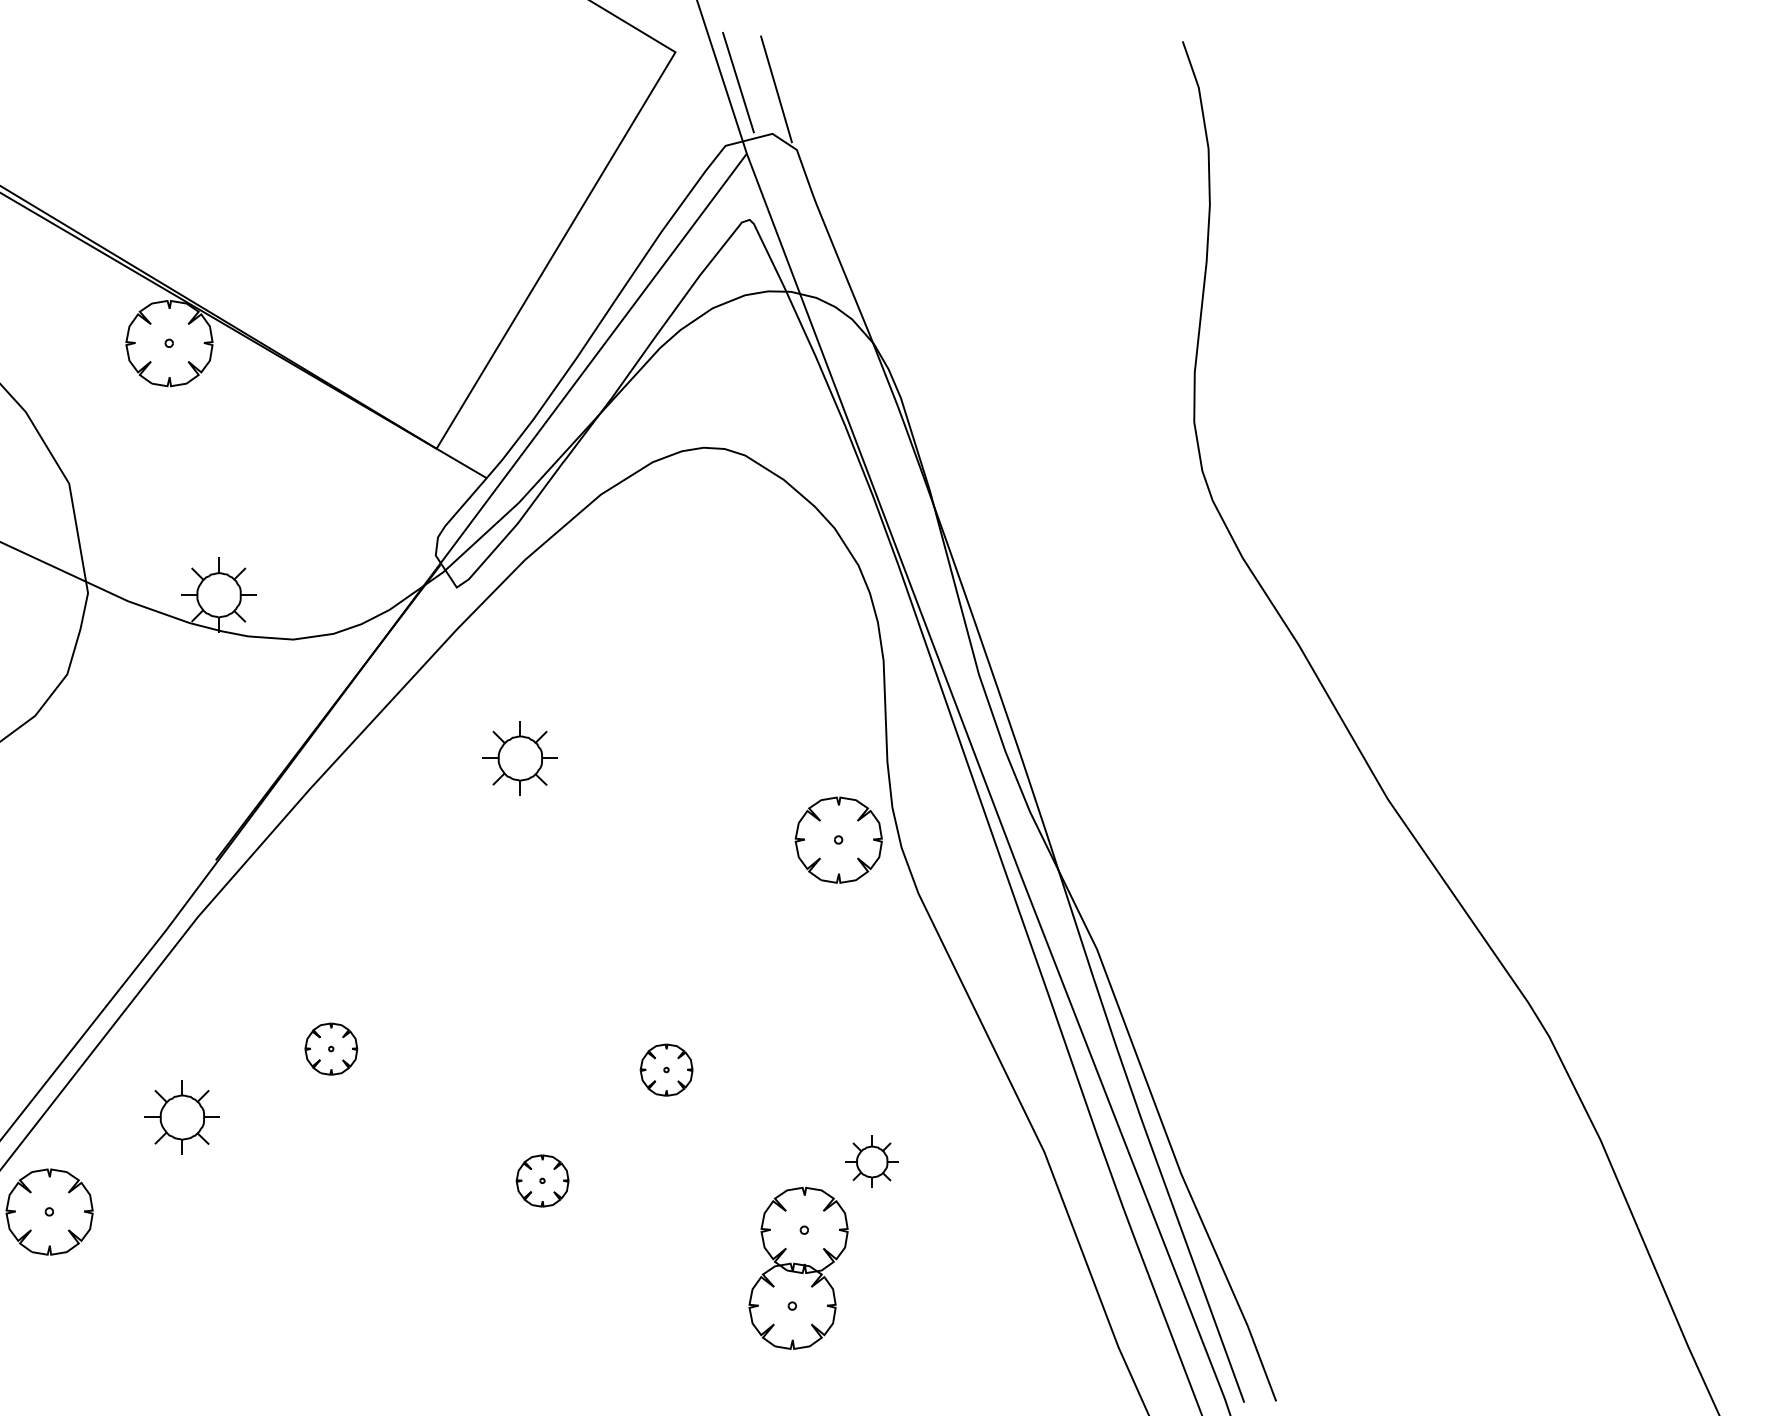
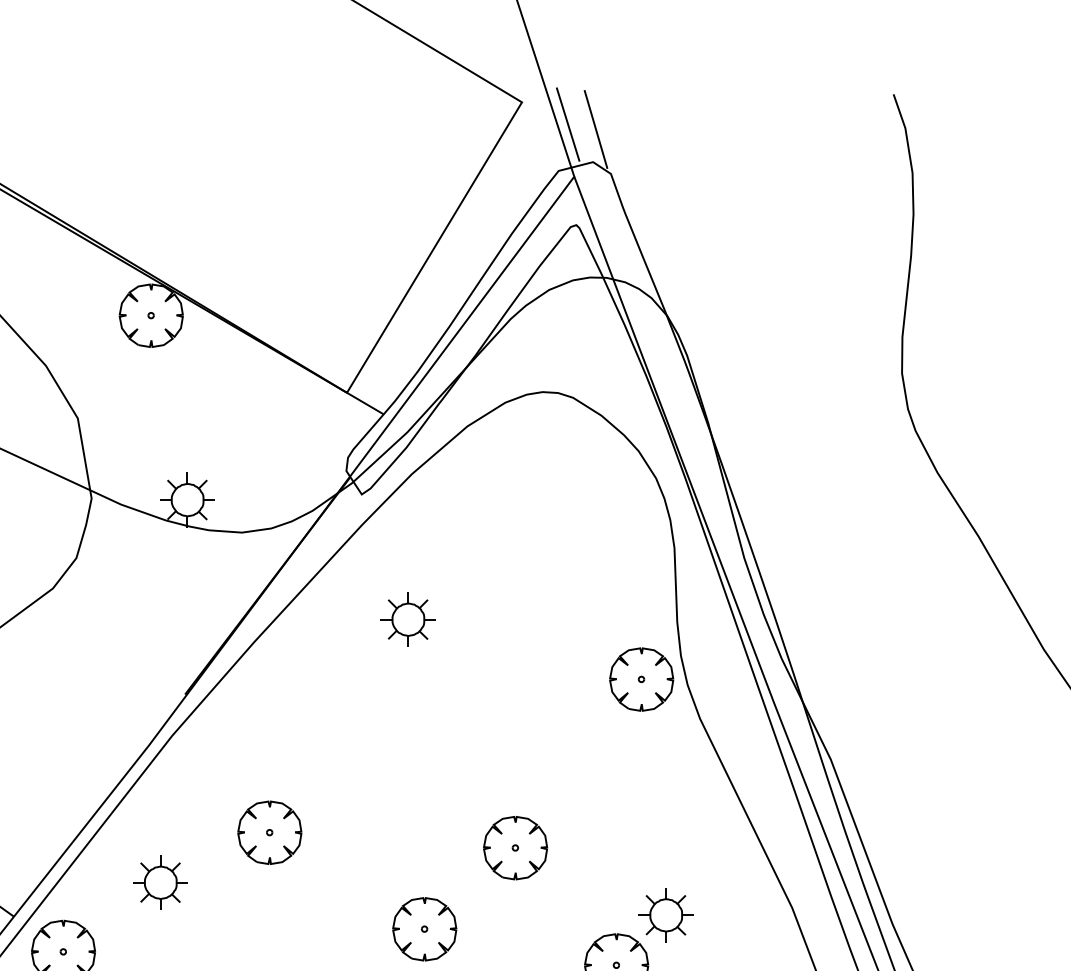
part: (331, 1048) -> (270, 832), size x1.67
part: (666, 1069) -> (515, 847), size x1.67
part: (871, 1161) -> (665, 914), size x1.43
part: (542, 1180) -> (424, 928), size x1.67

